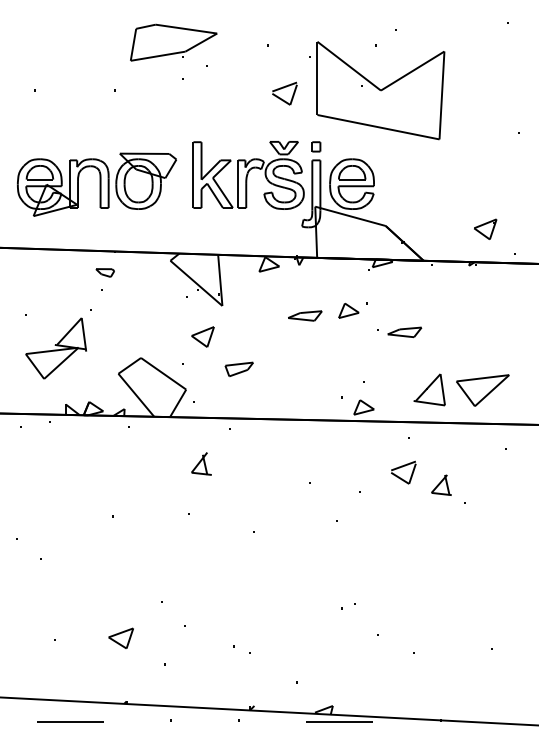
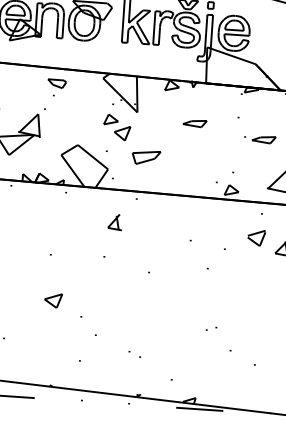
part: (104, 272) -> (56, 83), size x1.43
part: (348, 310) -> (110, 119), moved
part: (238, 369) -> (145, 157), size x1.43
part: (120, 637) -> (52, 299), moved

